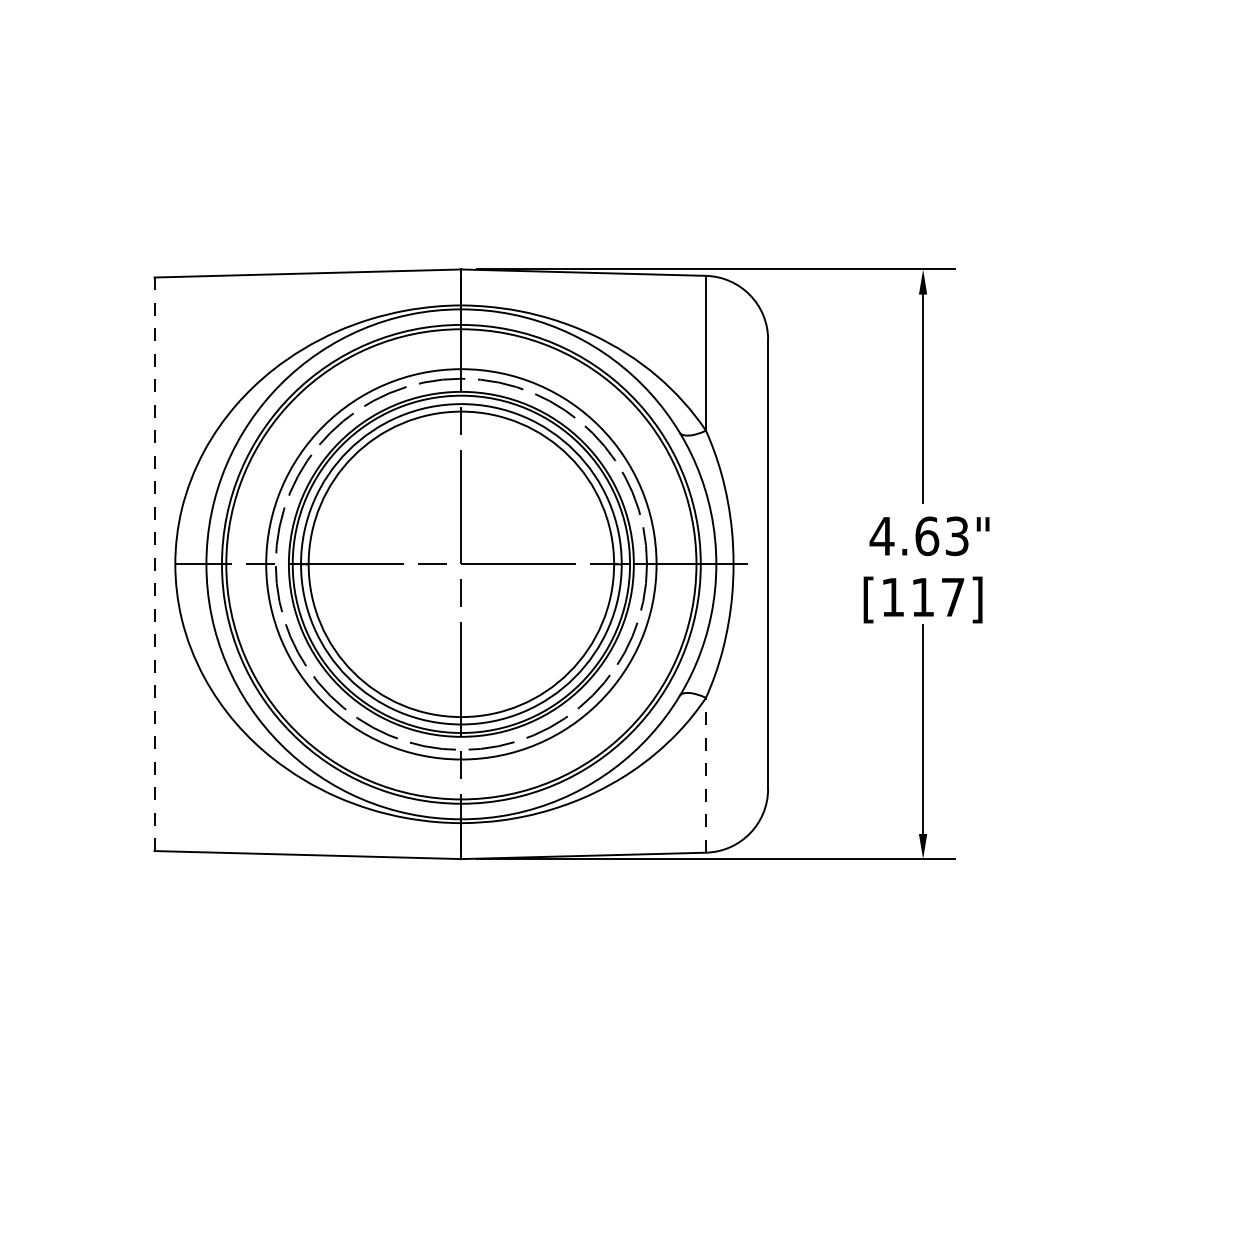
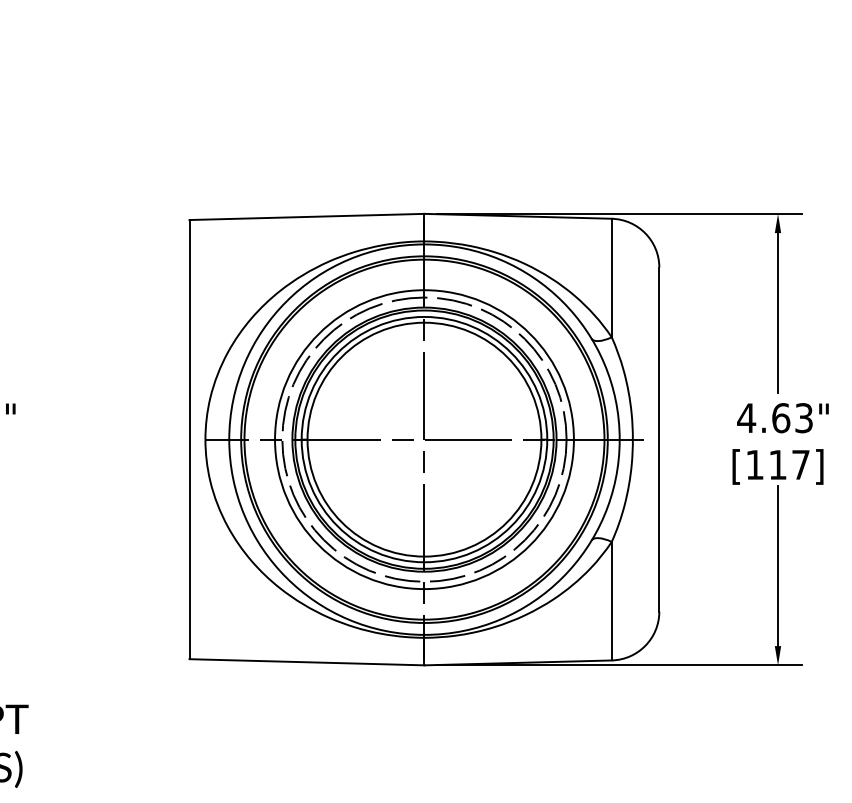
line: (154, 564) -> (189, 439), dashed -> solid
line: (706, 774) -> (612, 600), dashed -> solid

